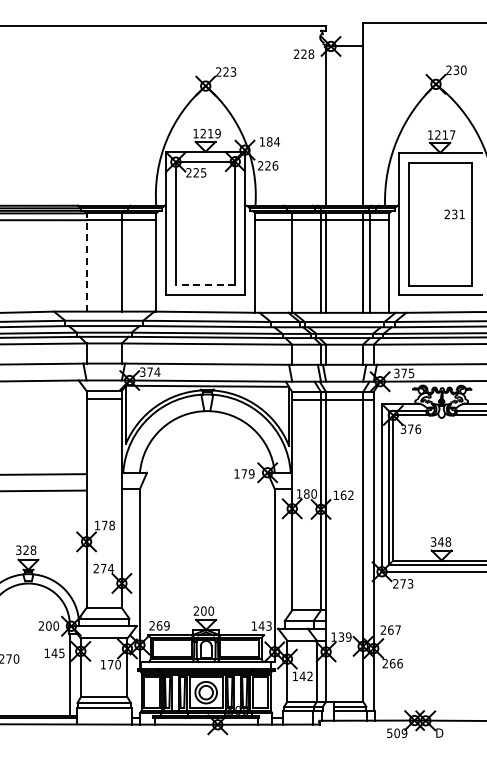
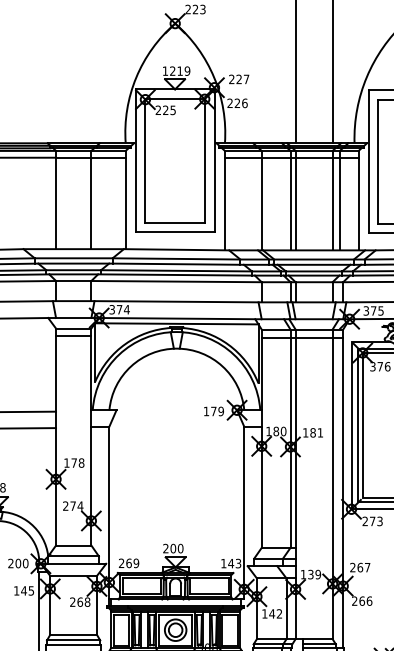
text: (269, 141) -> (238, 79), 184 -> 227
line: (86, 262) -> (55, 200), dashed -> solid
line: (205, 285) -> (174, 223), dashed -> solid
text: (346, 494) -> (315, 432), 162 -> 181
text: (110, 664) -> (79, 602), 170 -> 268

